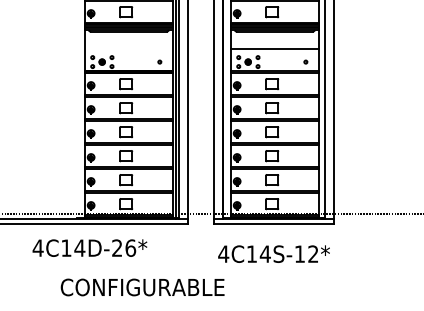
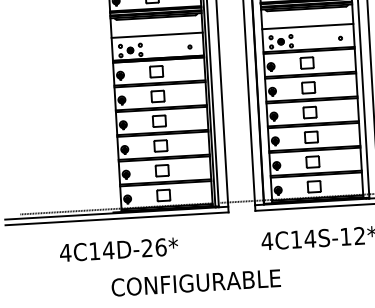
line: (128, 48) -> (156, 34), added
text: (89, 247) -> (118, 249), moved
text: (142, 287) -> (195, 283), moved

